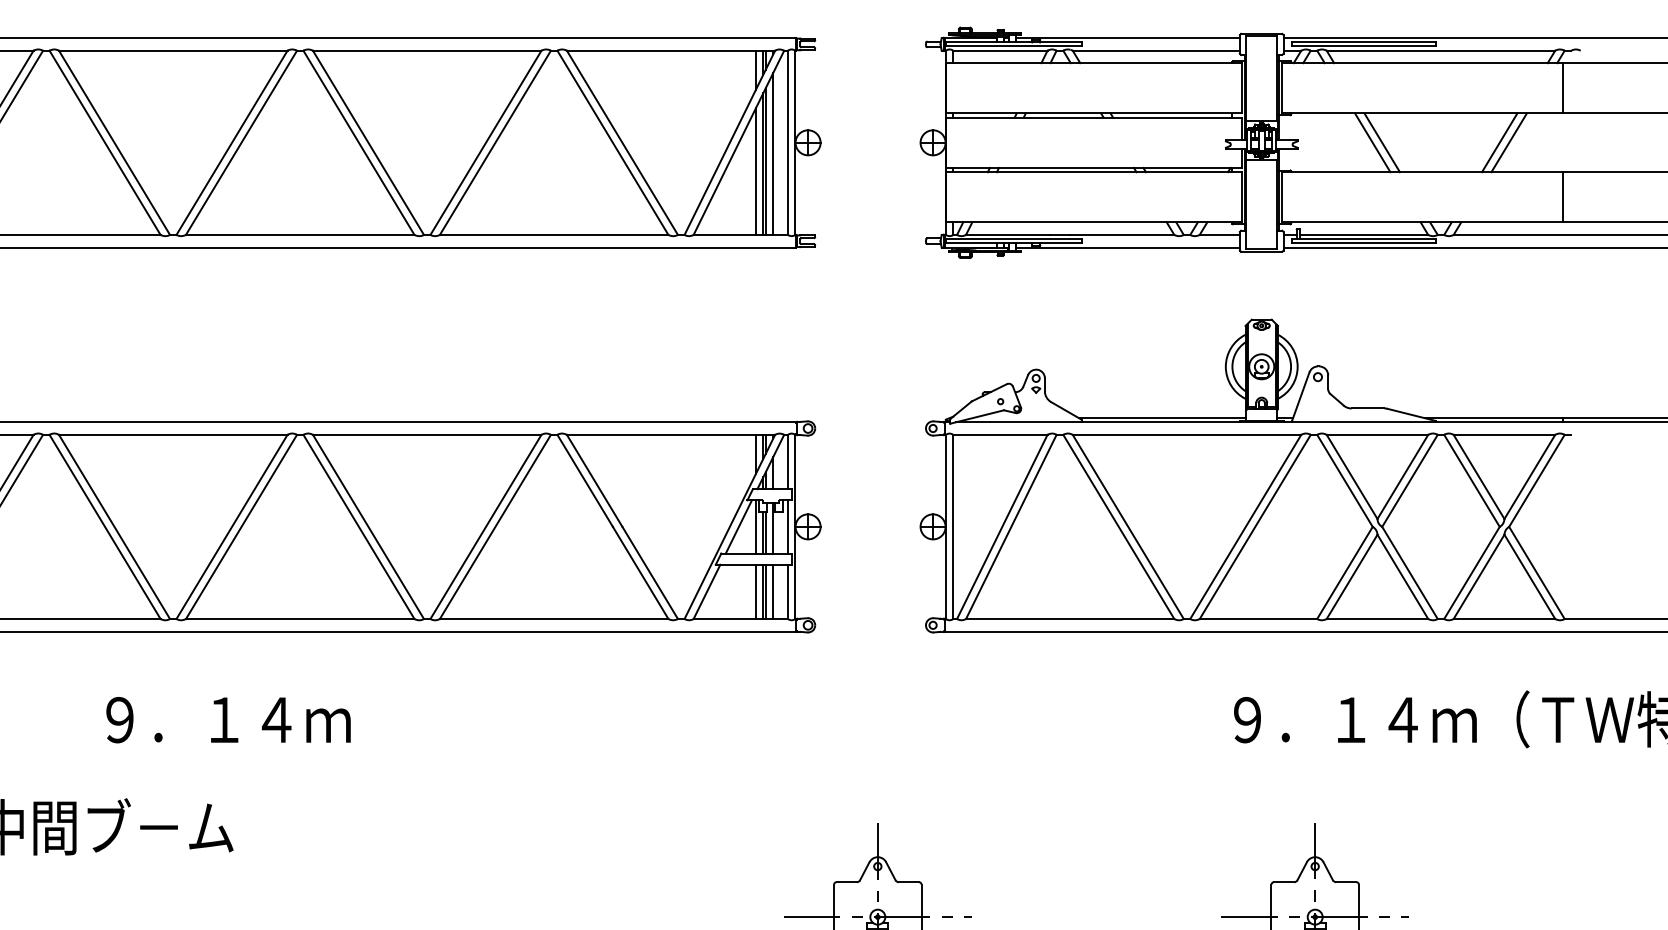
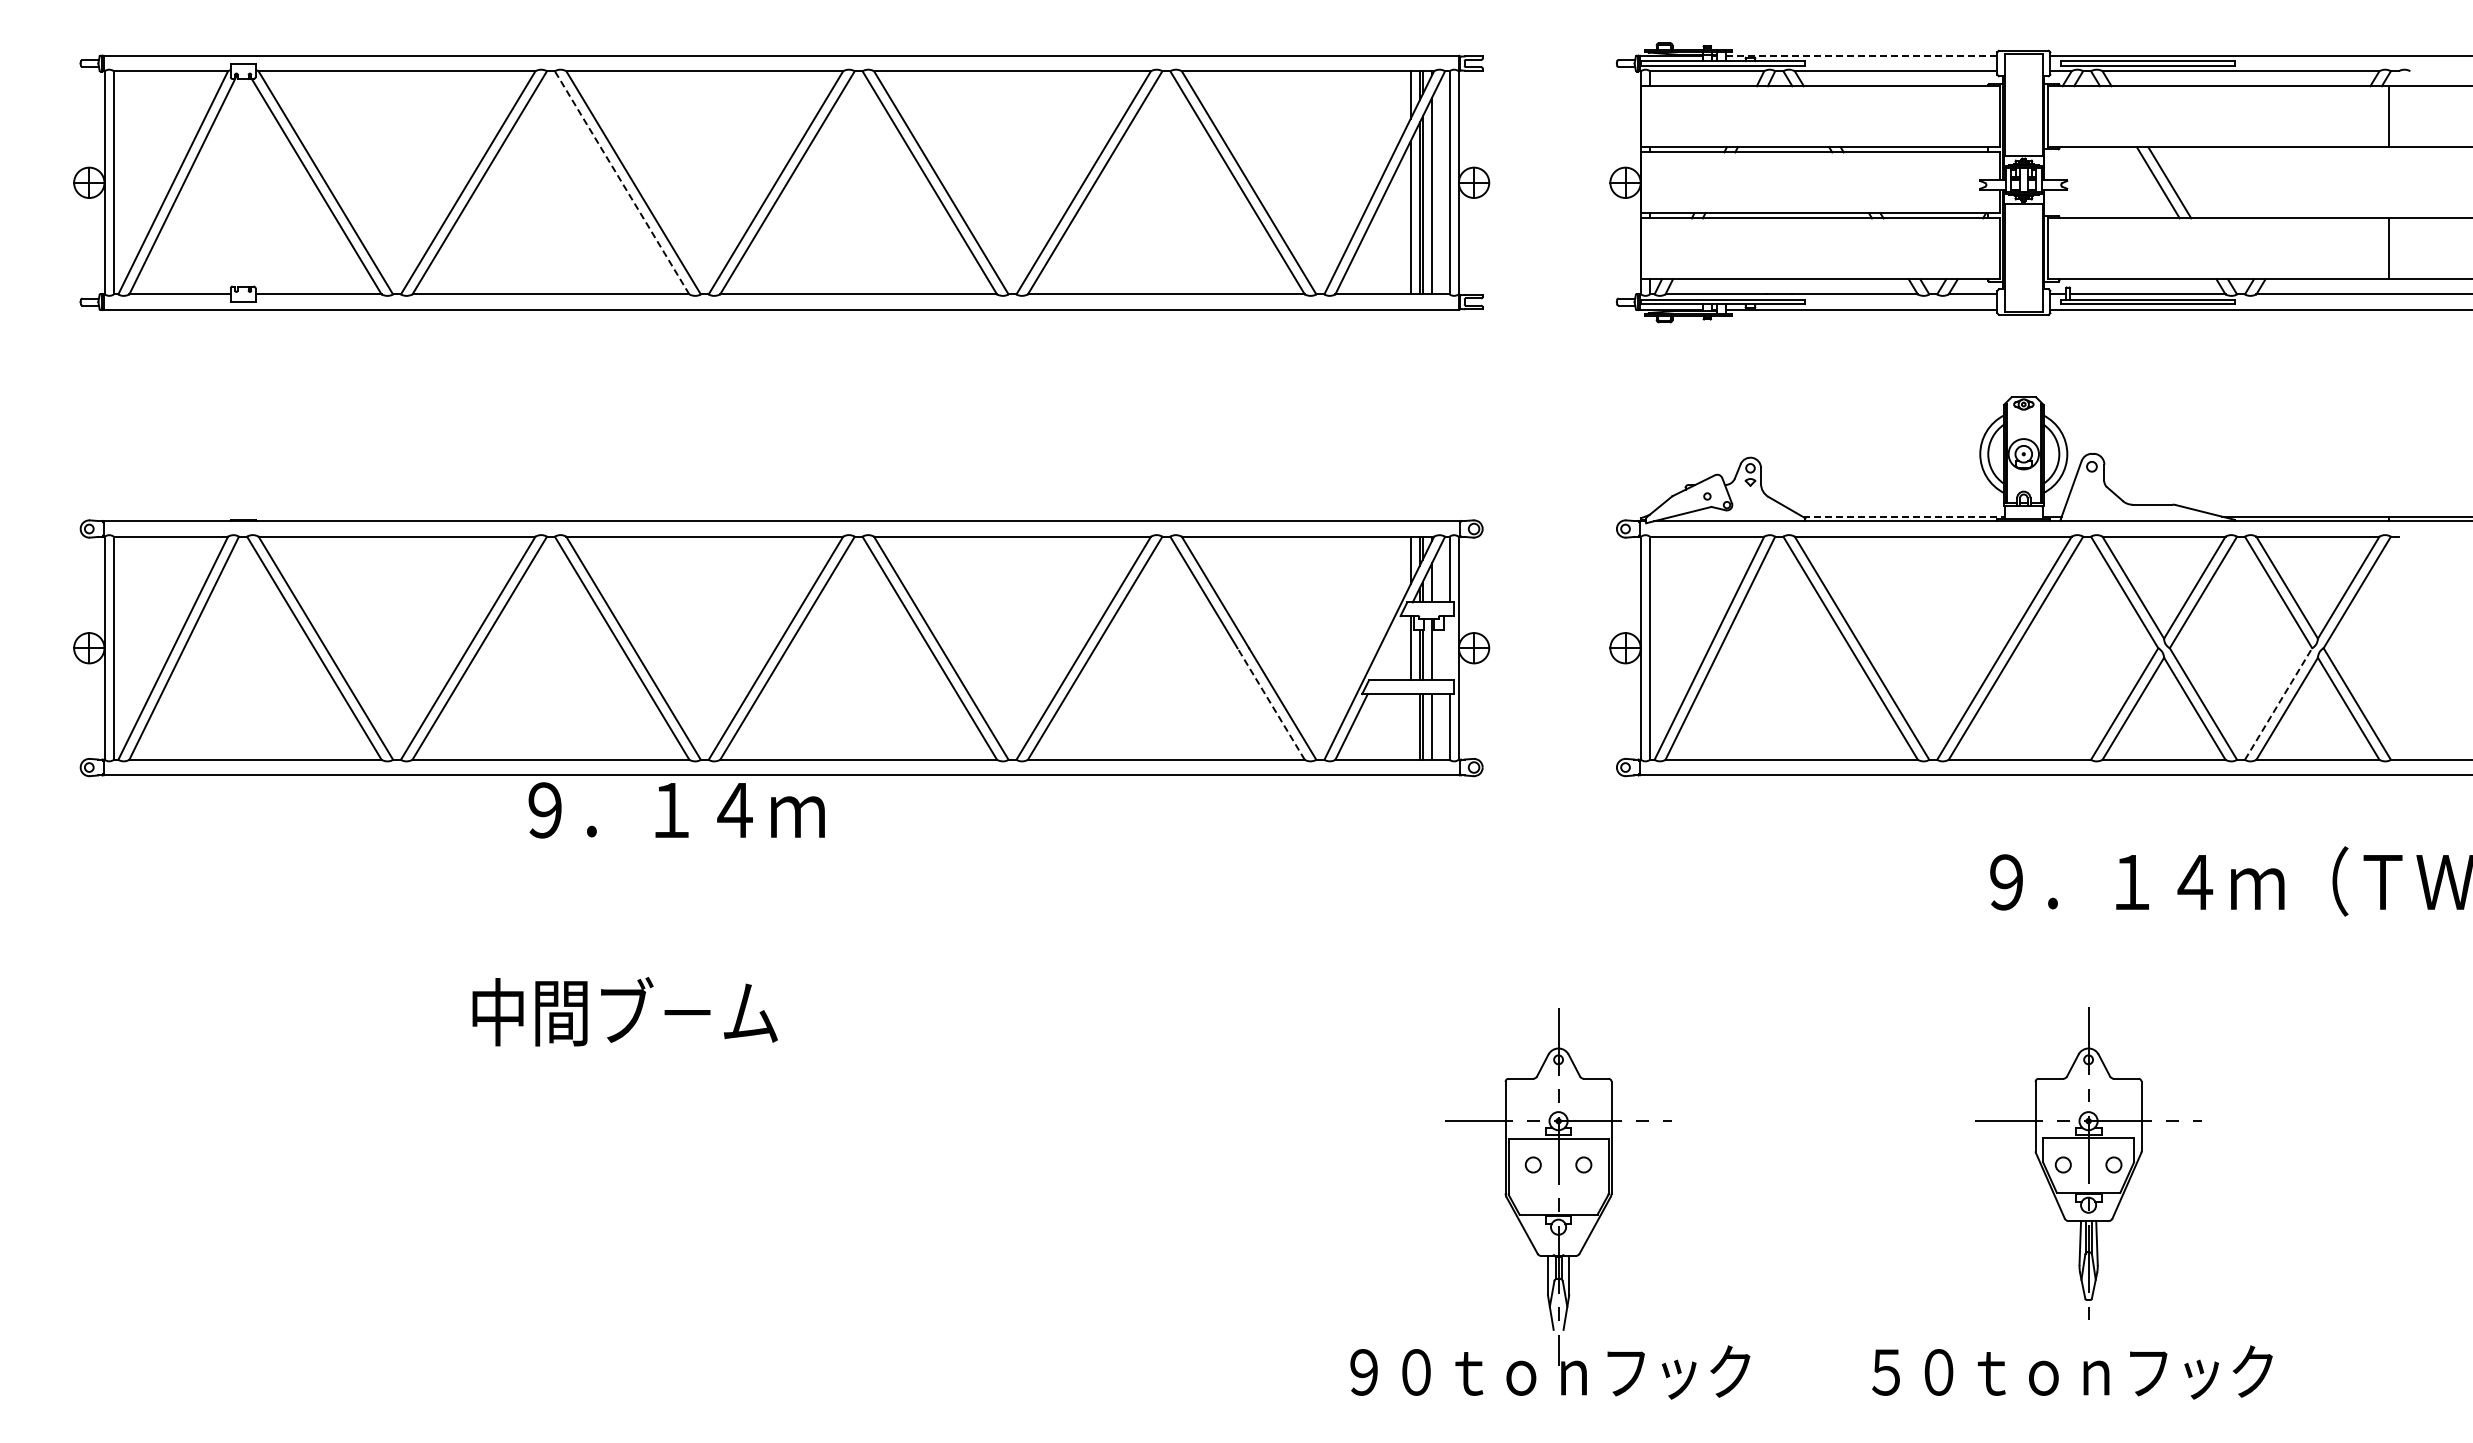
line: (1127, 37) -> (1861, 55), solid -> dashed
line: (104, 142) -> (621, 182), solid -> dashed
line: (1499, 142) -> (2311, 182), removed
line: (1509, 142) -> (2323, 182), removed
line: (1163, 418) -> (1904, 516), solid -> dashed
line: (739, 527) -> (1390, 648), removed
line: (787, 527) -> (1449, 648), removed
line: (640, 572) -> (1270, 703), solid -> dashed
line: (1471, 572) -> (2278, 703), solid -> dashed
line: (755, 591) -> (1410, 726), removed
text: (228, 720) -> (676, 810), moved

